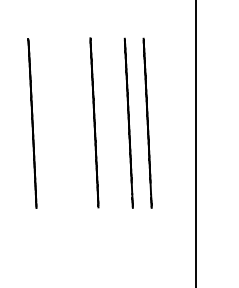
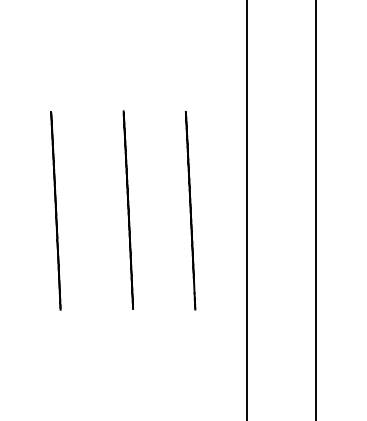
line: (128, 123) -> (168, 210), removed

